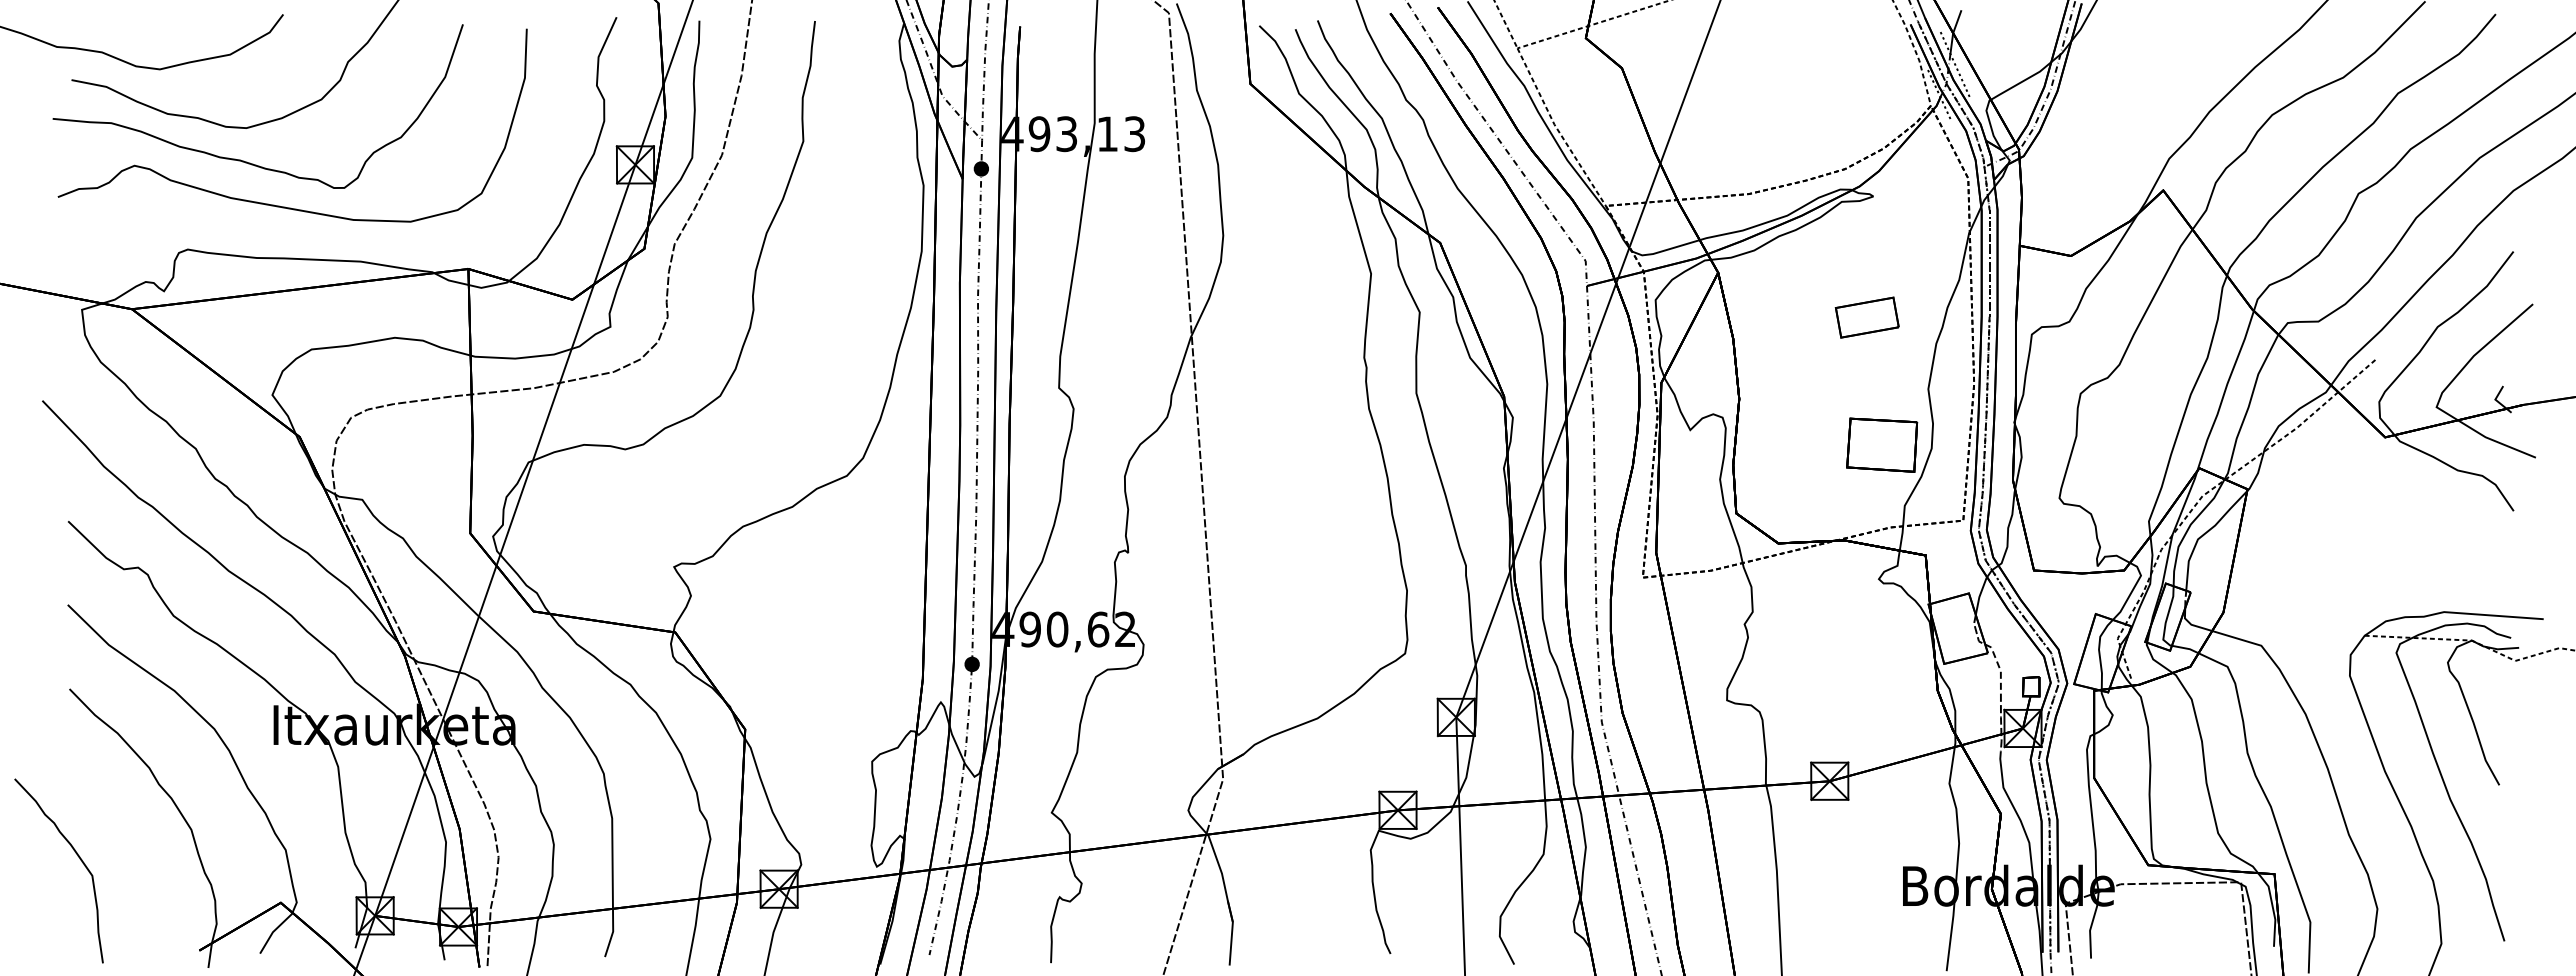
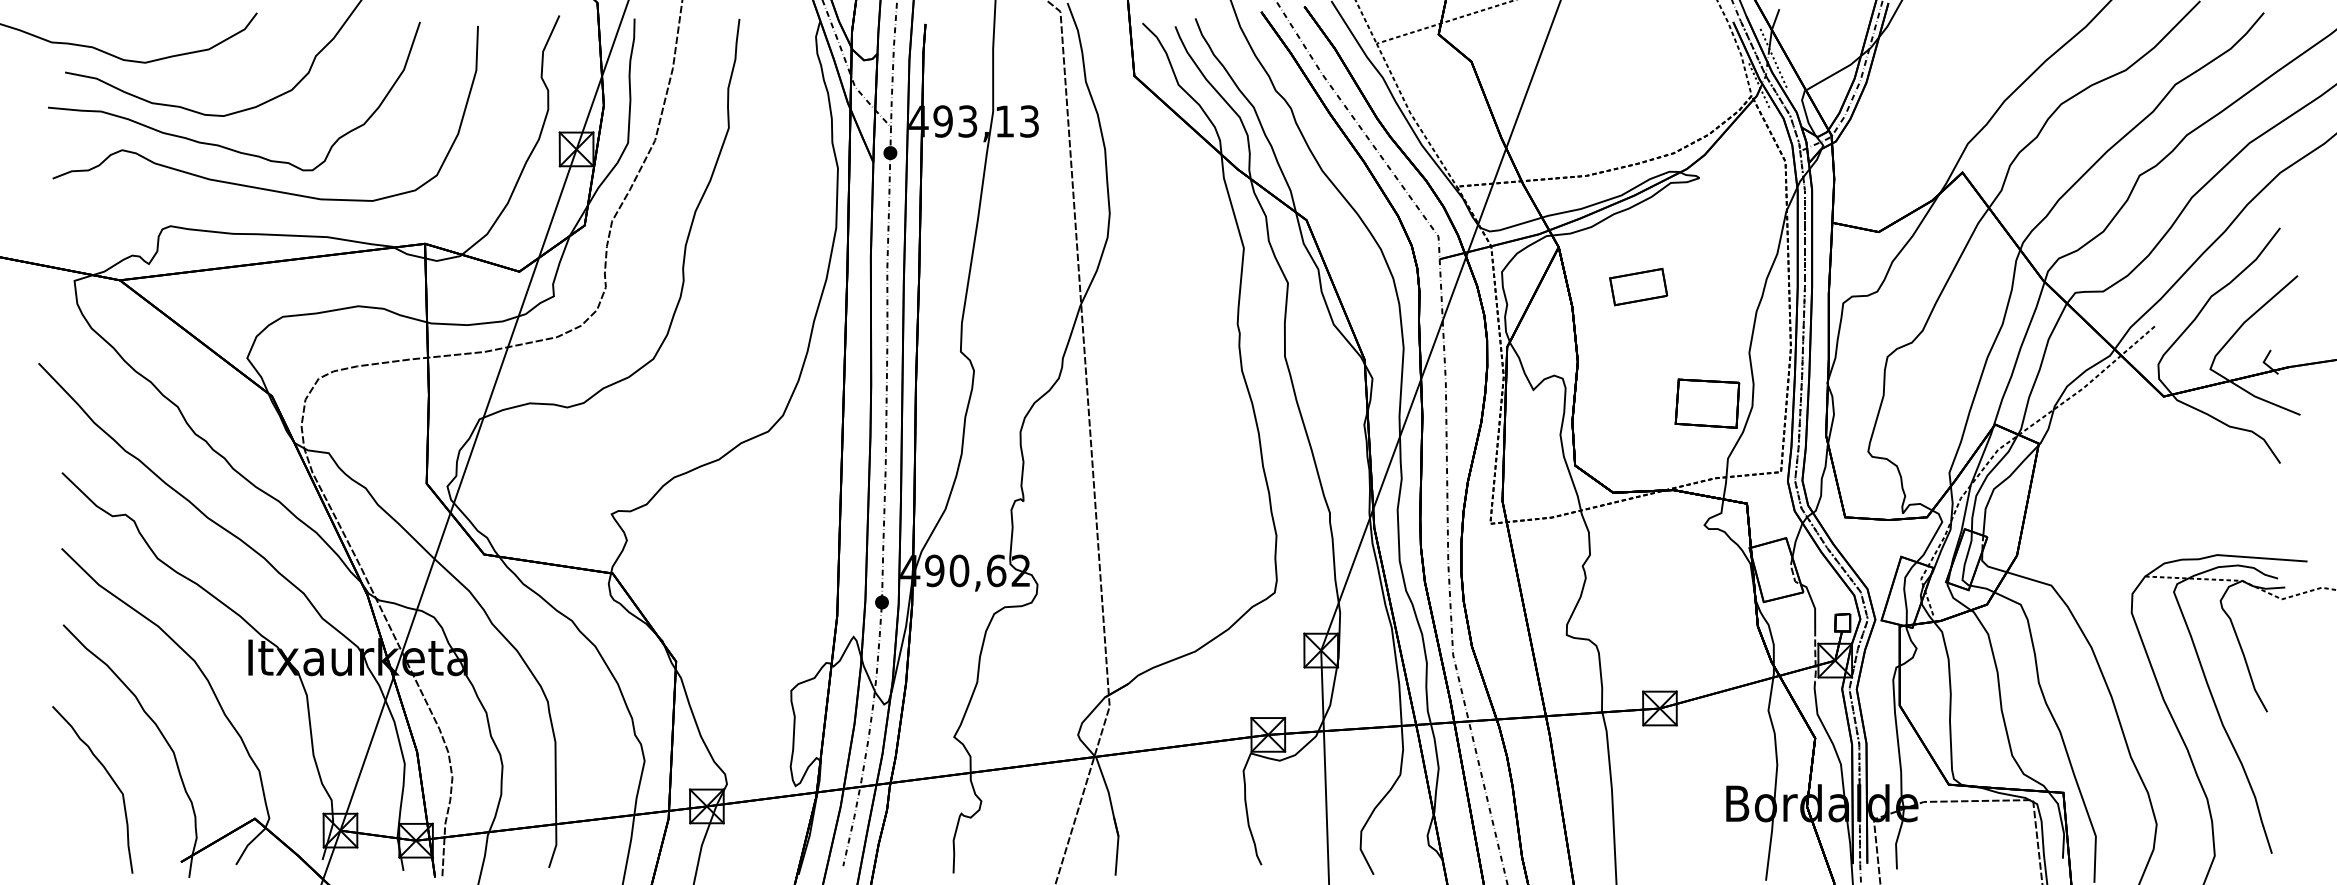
part: (1866, 317) -> (1637, 286), moved
line: (1999, 666) -> (1813, 604), dashed -> solid
curve: (77, 856) -> (109, 776), moved

